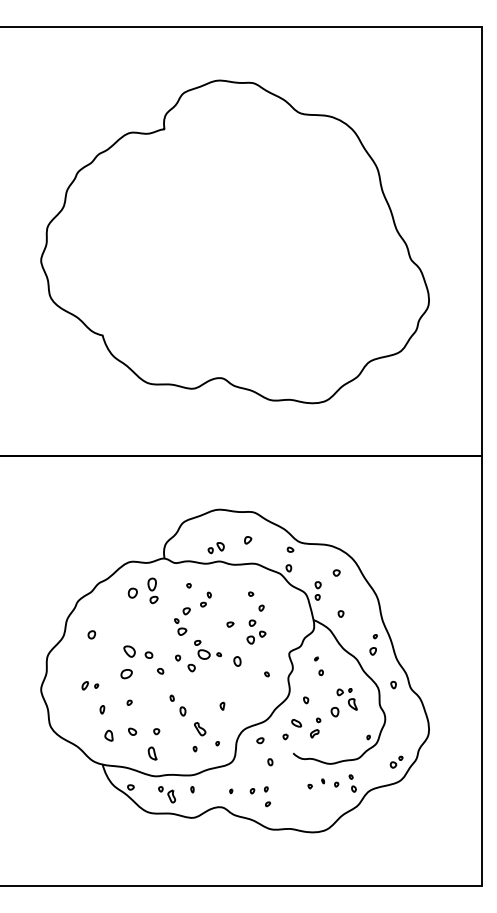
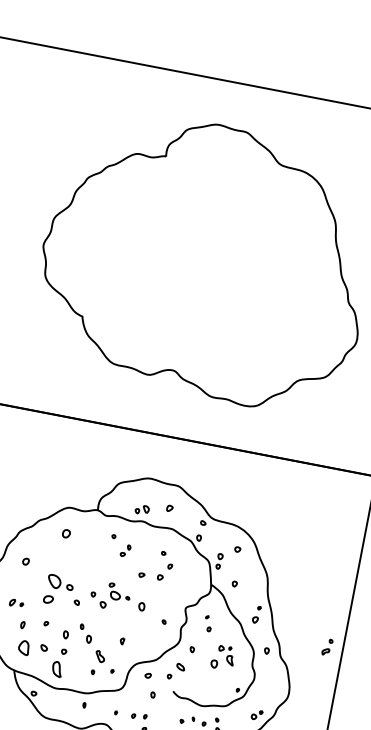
part: (152, 590) -> (83, 534), removed
part: (182, 621) -> (102, 565), removed
part: (256, 637) -> (161, 590), removed
part: (129, 651) -> (54, 581), size x1.4
part: (154, 711) -> (65, 634), added
part: (315, 727) -> (327, 646), moved
part: (108, 735) -> (23, 647), size x1.6
part: (152, 753) -> (57, 669), size x1.4
part: (167, 794) -> (63, 705), removed

